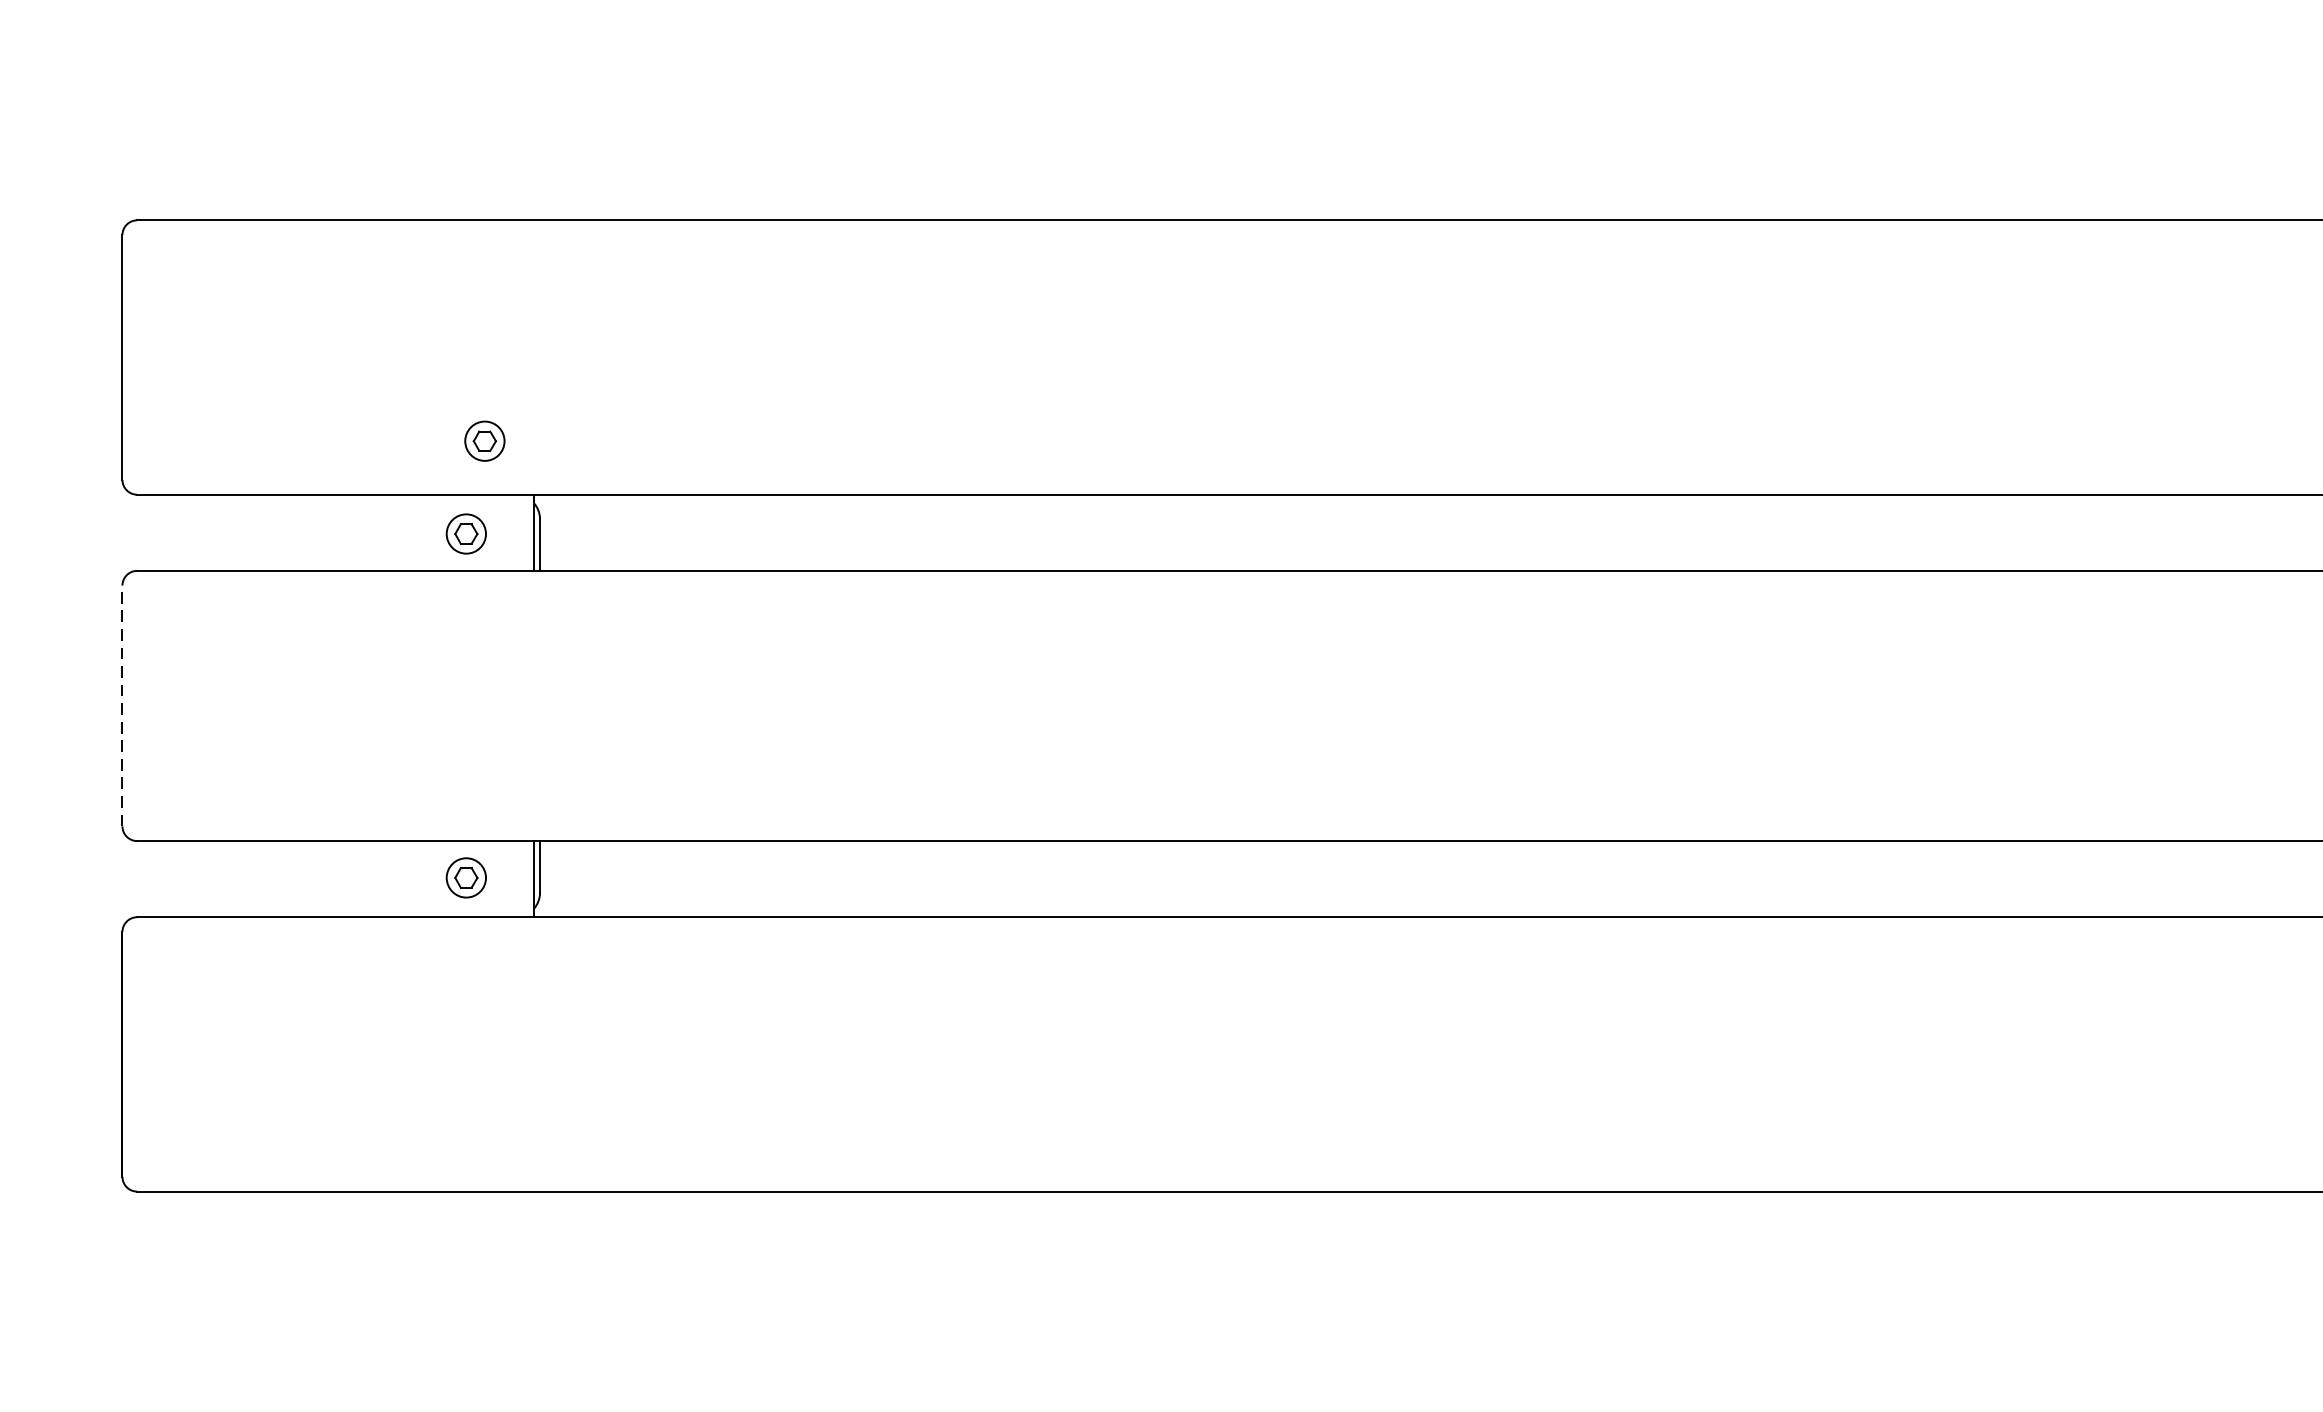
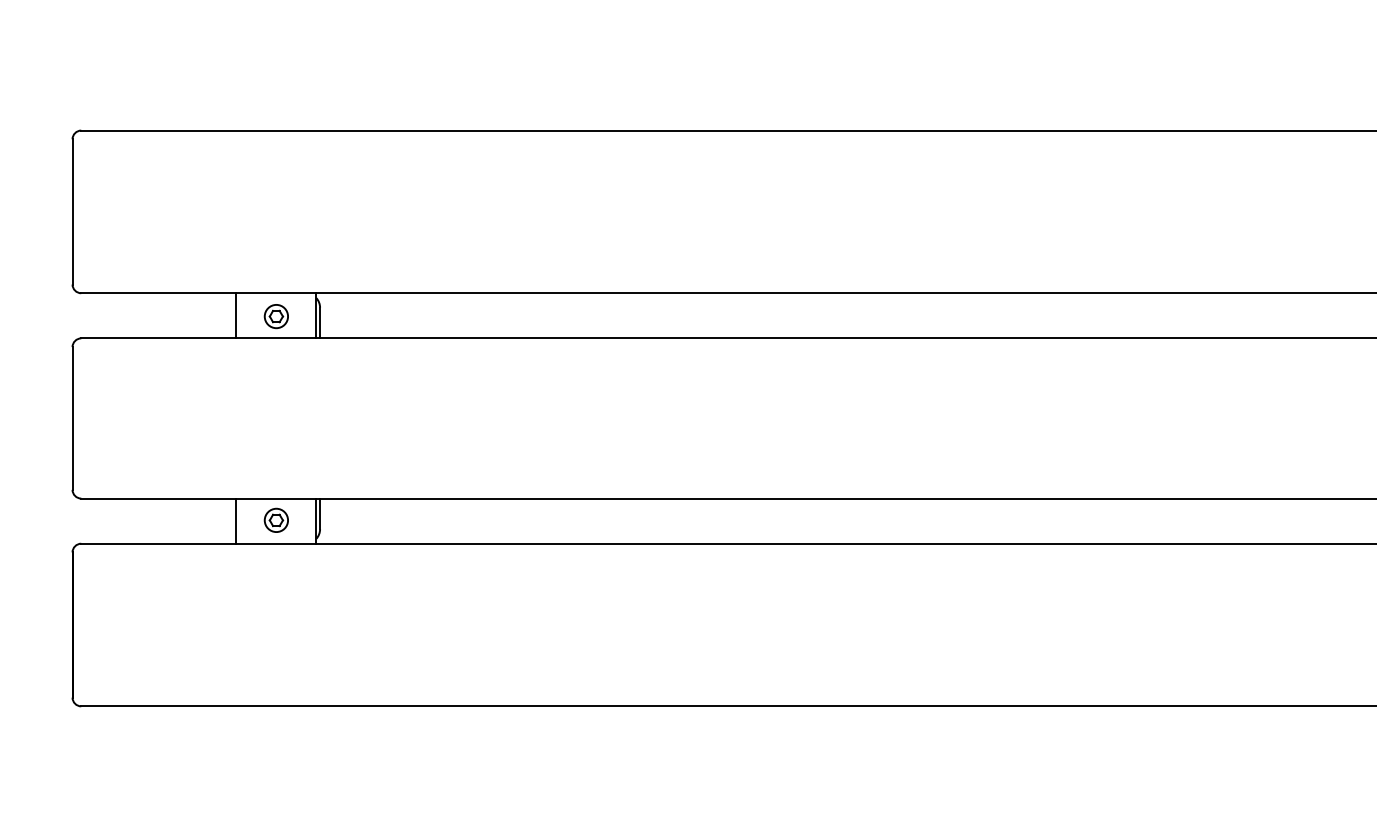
part: (483, 441) -> (286, 261), removed
line: (399, 532) -> (236, 315), added
line: (122, 704) -> (72, 417), dashed -> solid
line: (399, 878) -> (236, 520), added

